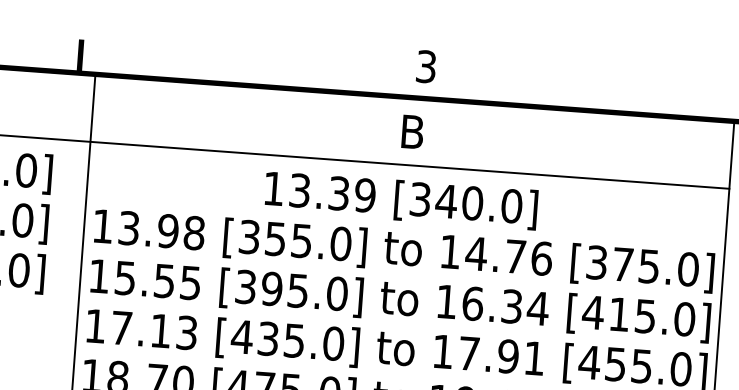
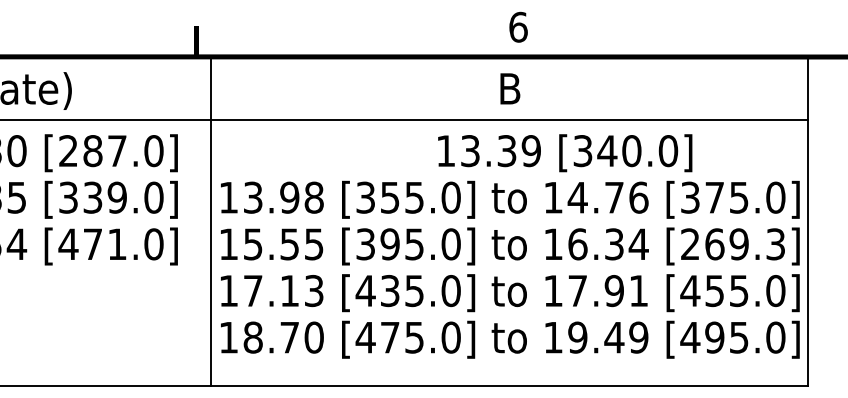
text: (426, 65) -> (518, 26), 3 -> 6
text: (401, 200) -> (565, 153), moved
text: (638, 316) -> (732, 244), [415.0] -> [269.3]

